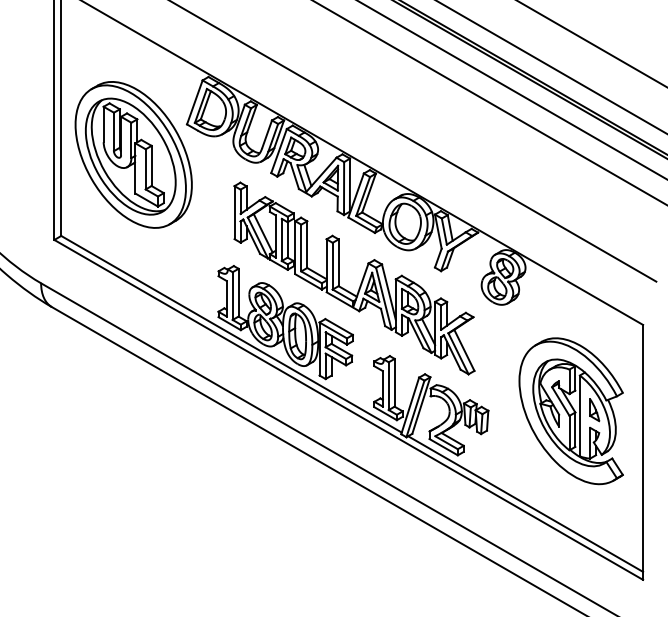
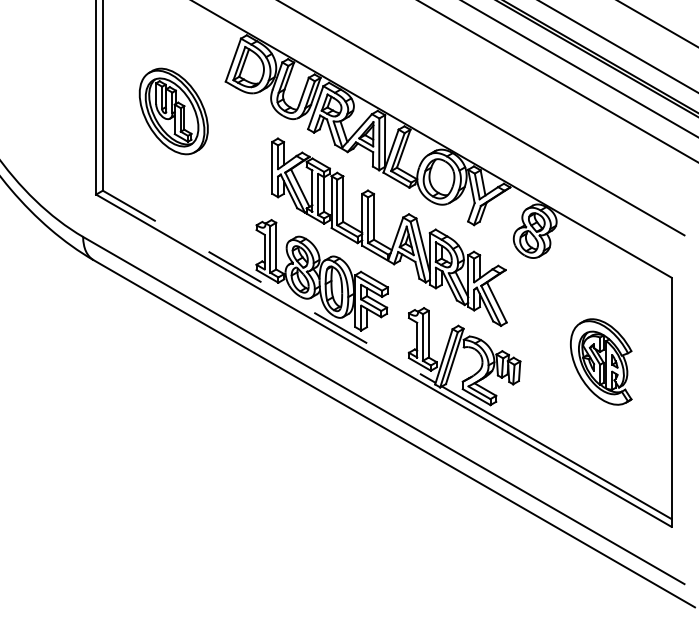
part: (133, 154) -> (173, 111), size x0.6
line: (231, 335) -> (269, 287), solid -> dashed
part: (570, 410) -> (600, 361), size x0.6

